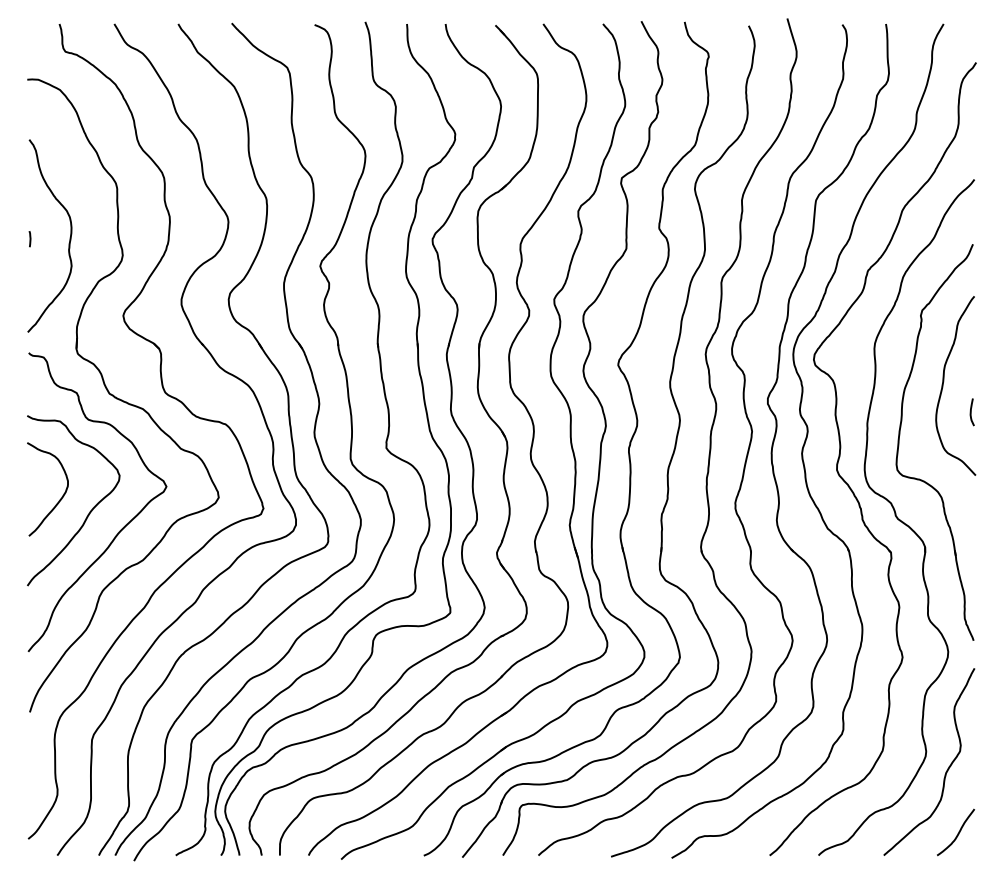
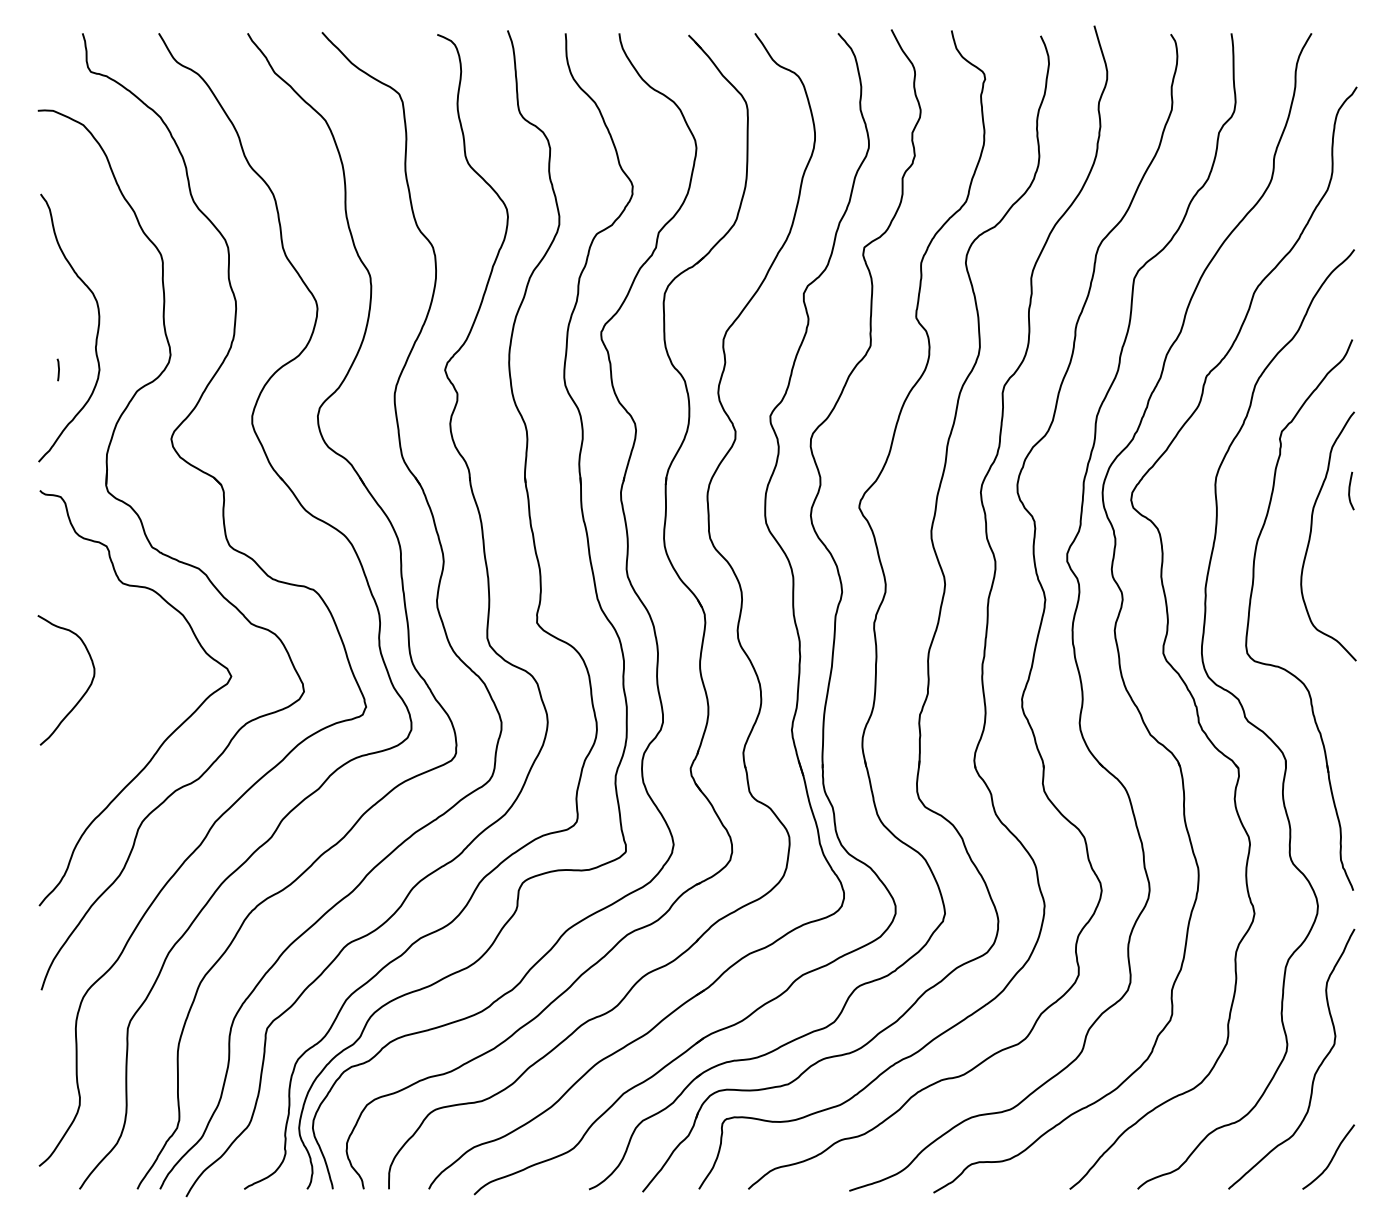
line: (29, 239) -> (57, 370), moved
curve: (971, 412) -> (1350, 491), moved
curve: (89, 511) -> (124, 710), removed

